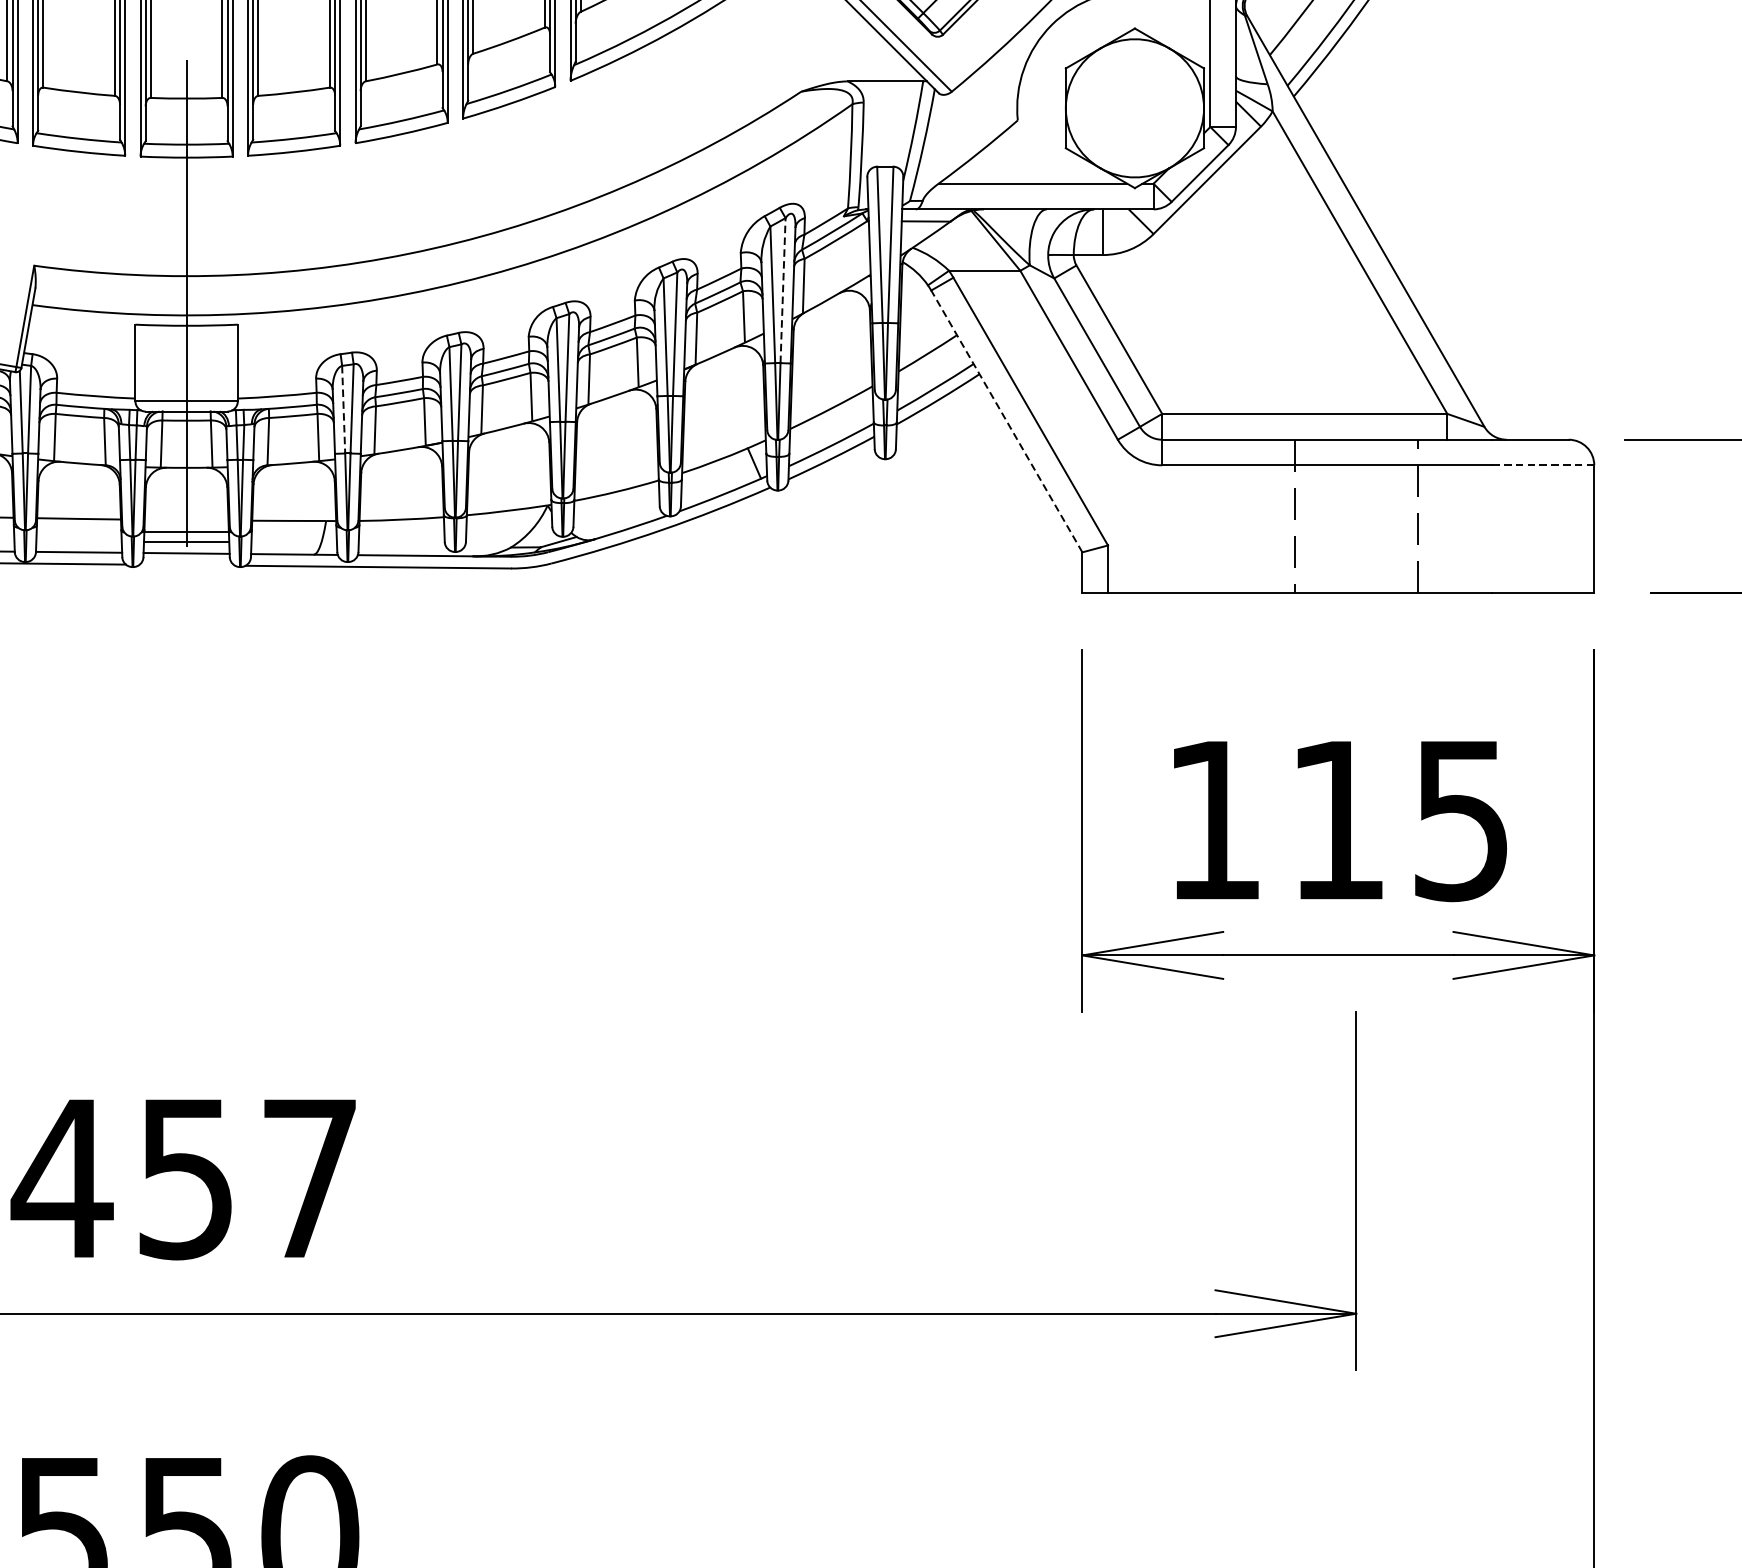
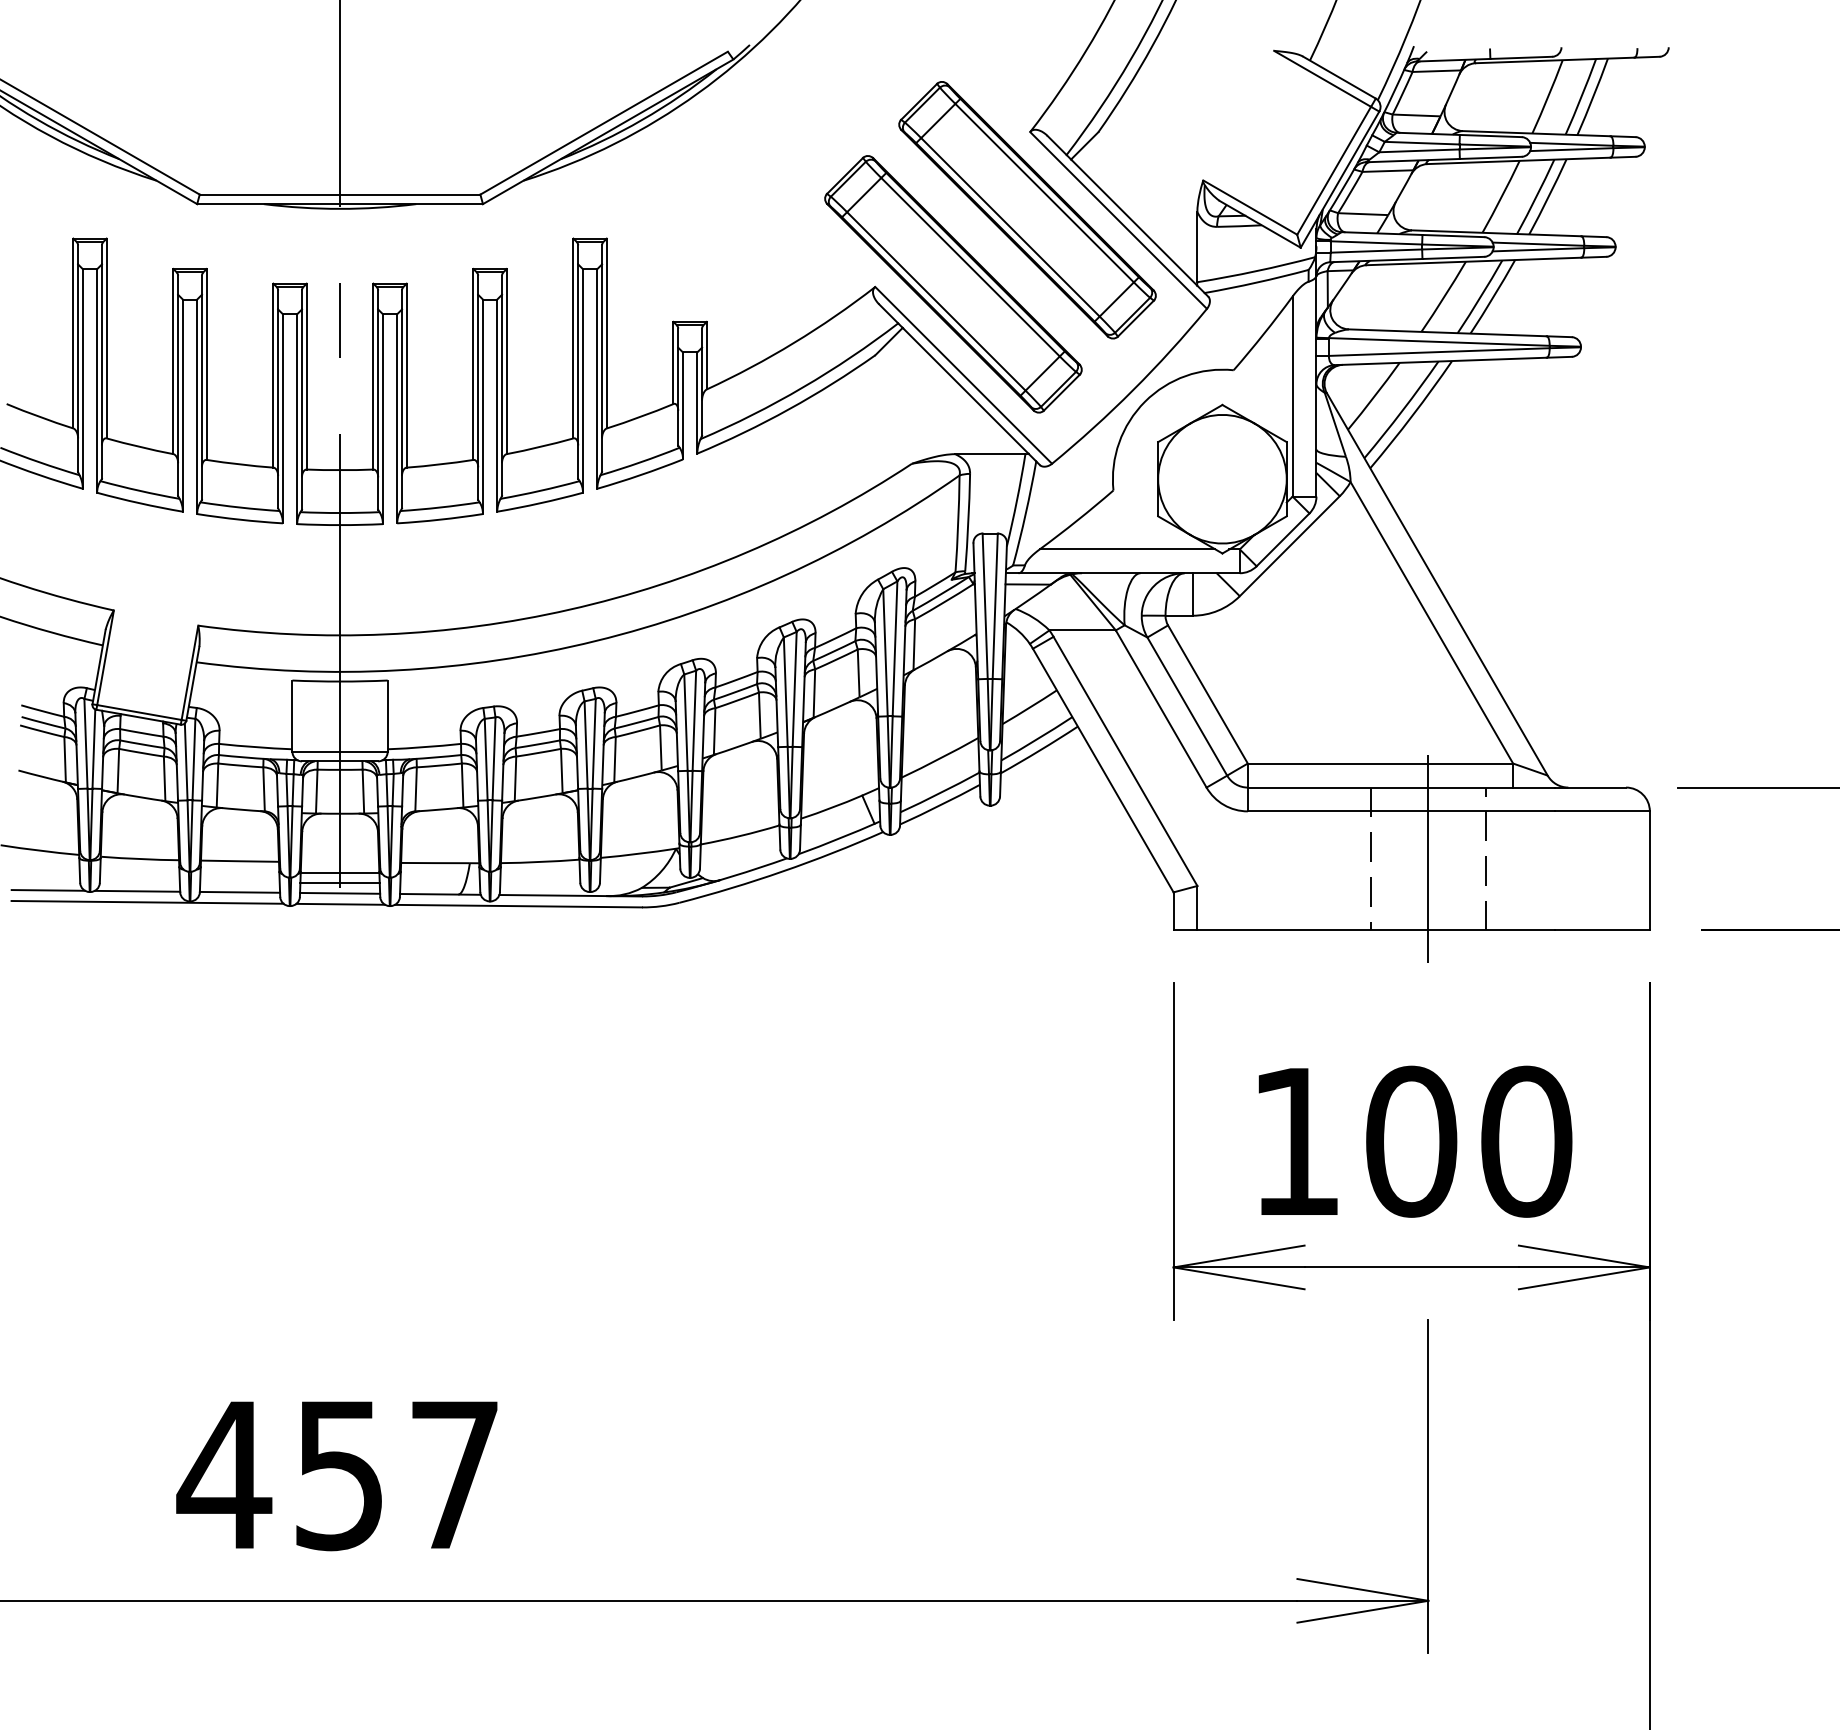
line: (783, 290) -> (895, 648), dashed -> solid
line: (343, 409) -> (486, 759), dashed -> solid
line: (1007, 421) -> (1103, 770), dashed -> solid
line: (1543, 465) -> (1602, 811), dashed -> solid
line: (1356, 515) -> (1428, 858), added
line: (187, 564) -> (340, 903), added
text: (1400, 820) -> (1469, 1141), 115 -> 100

